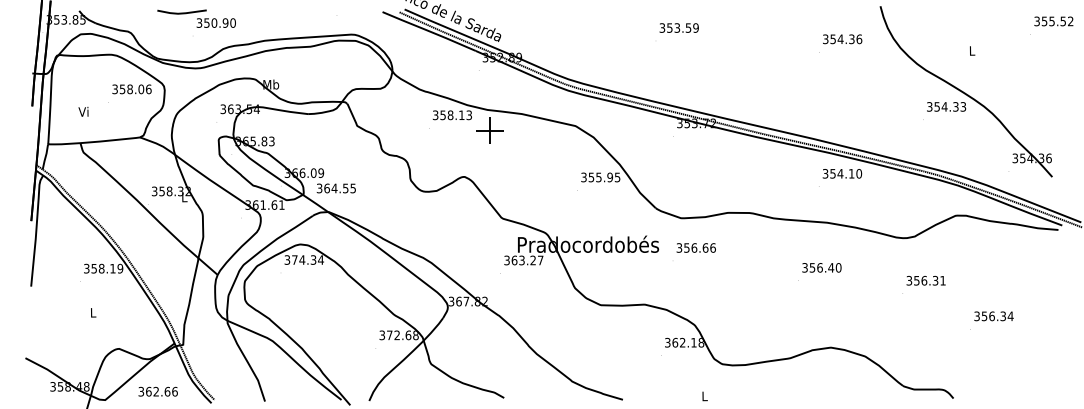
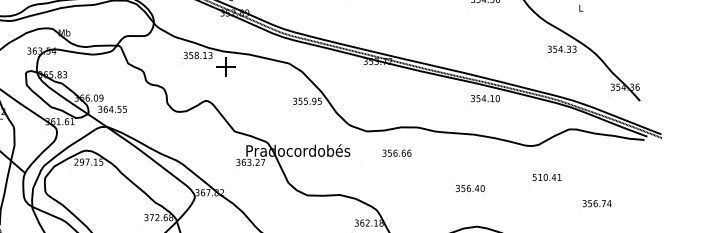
text: (695, 247) -> (396, 152), moved
text: (303, 259) -> (88, 161), 374.34 -> 297.15
text: (821, 267) -> (470, 188), moved
text: (922, 280) -> (544, 177), 356.31 -> 510.41
text: (1002, 316) -> (603, 203), 356.34 -> 356.74

